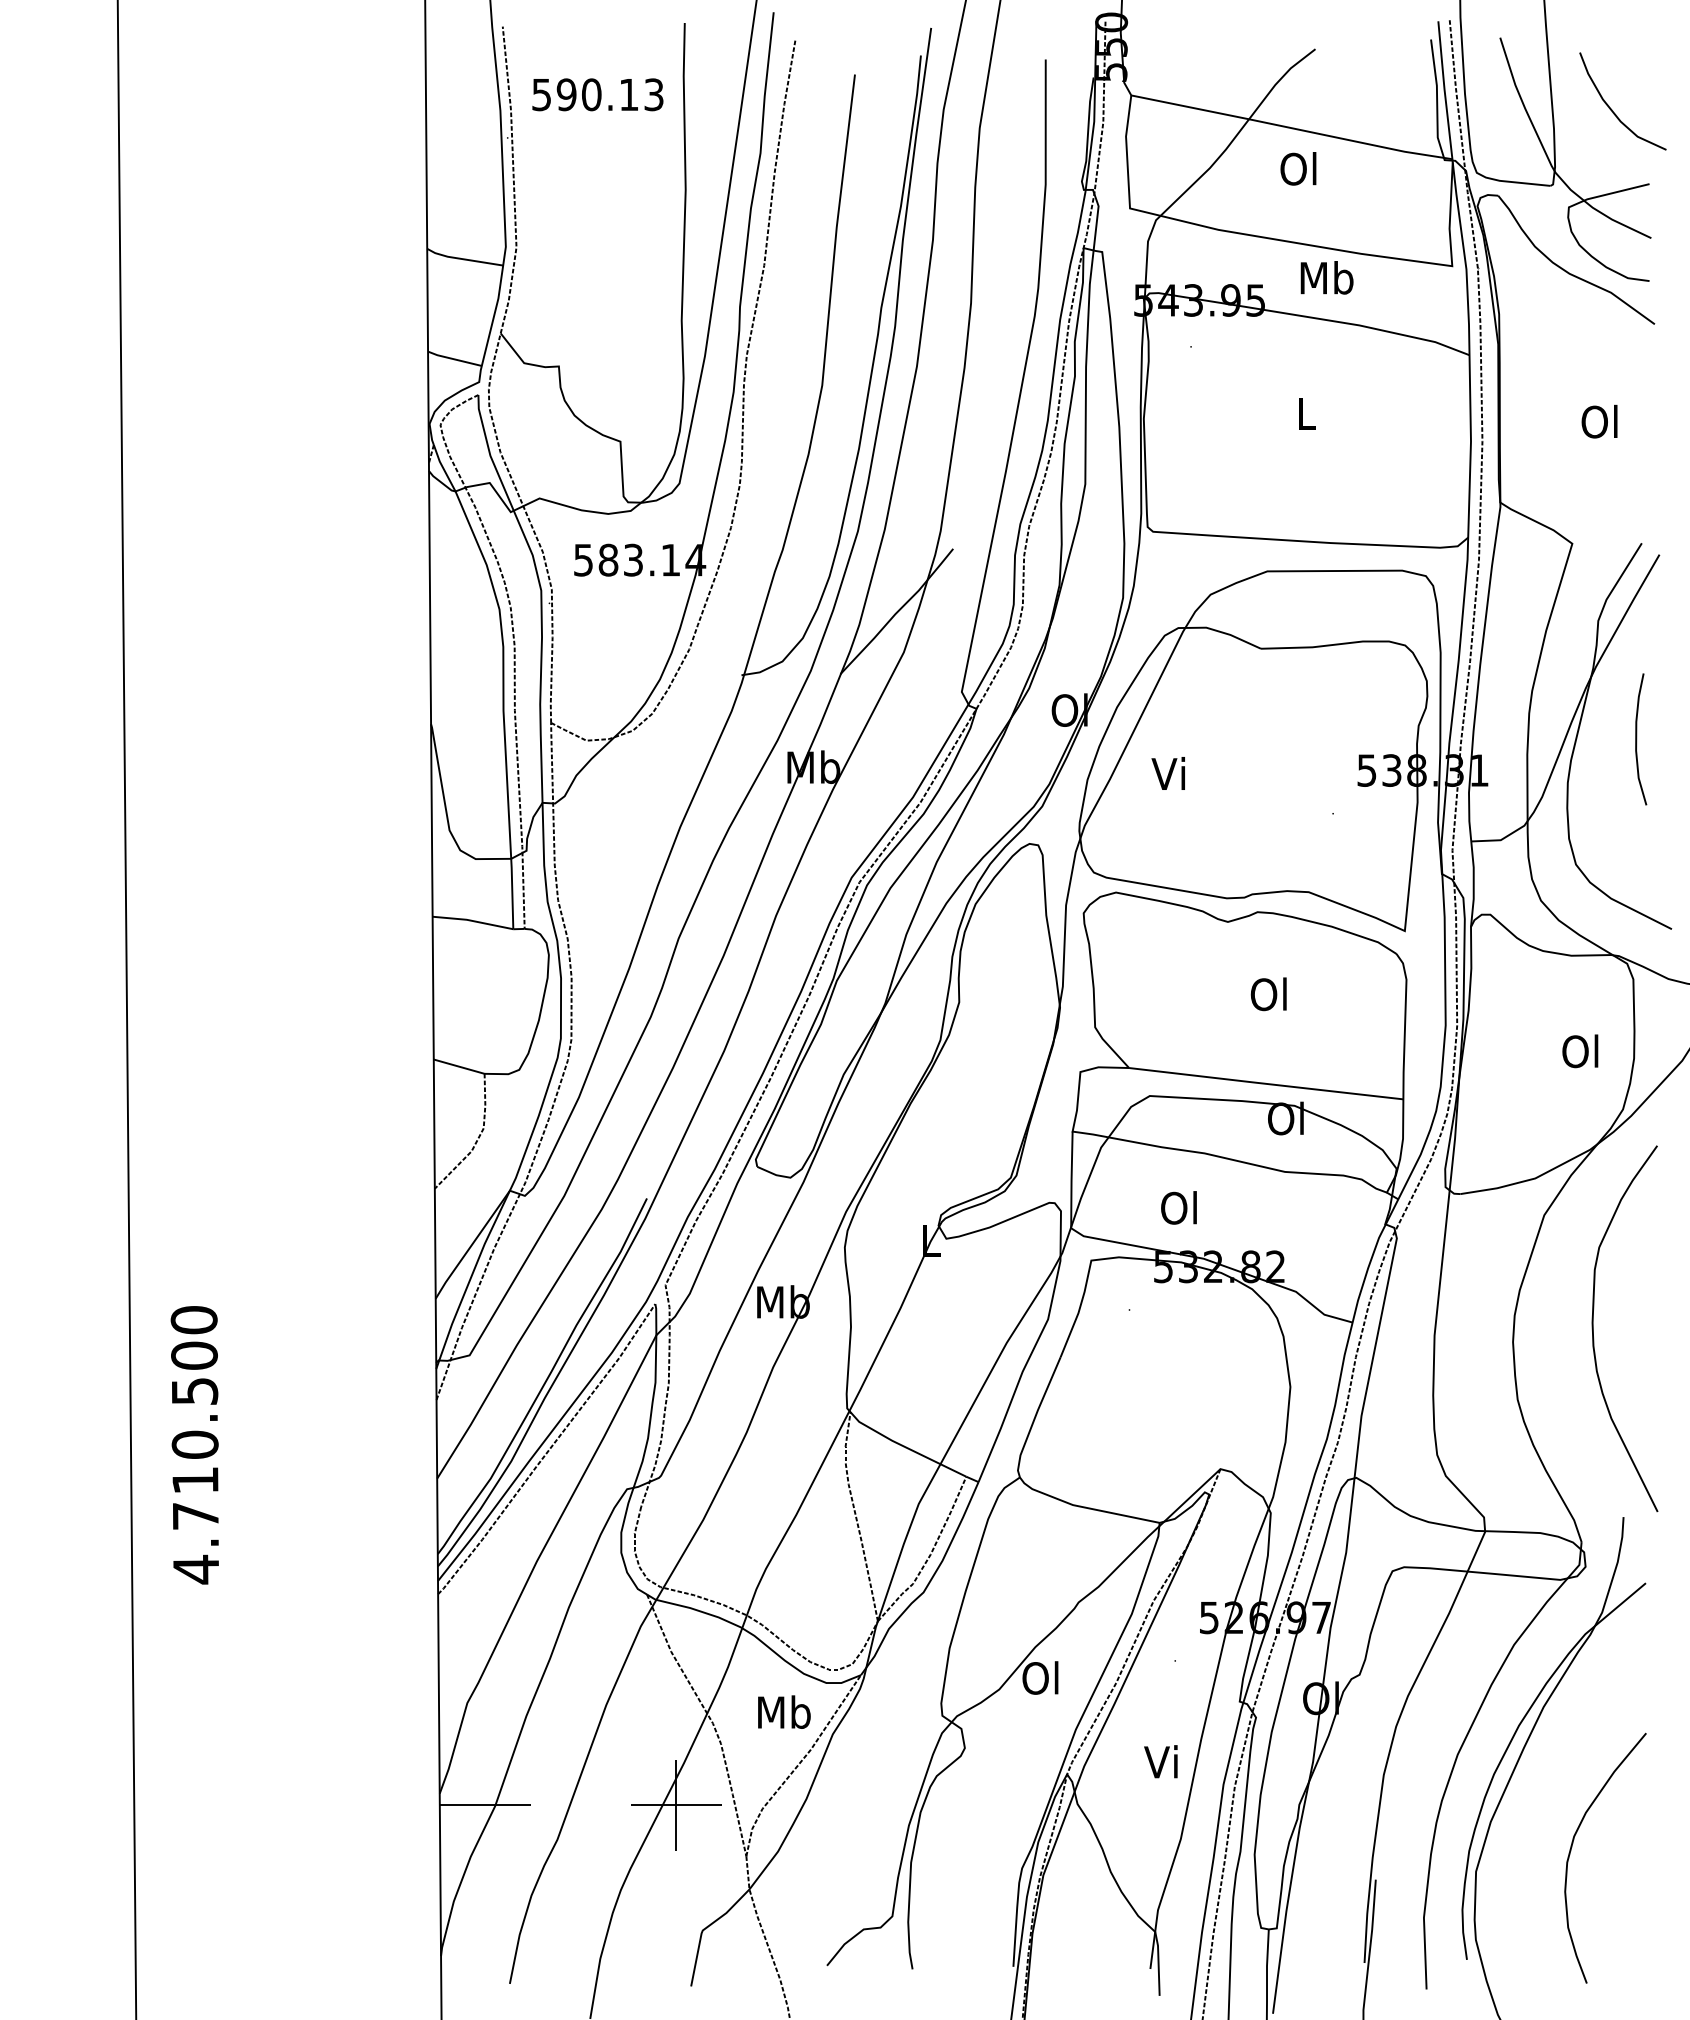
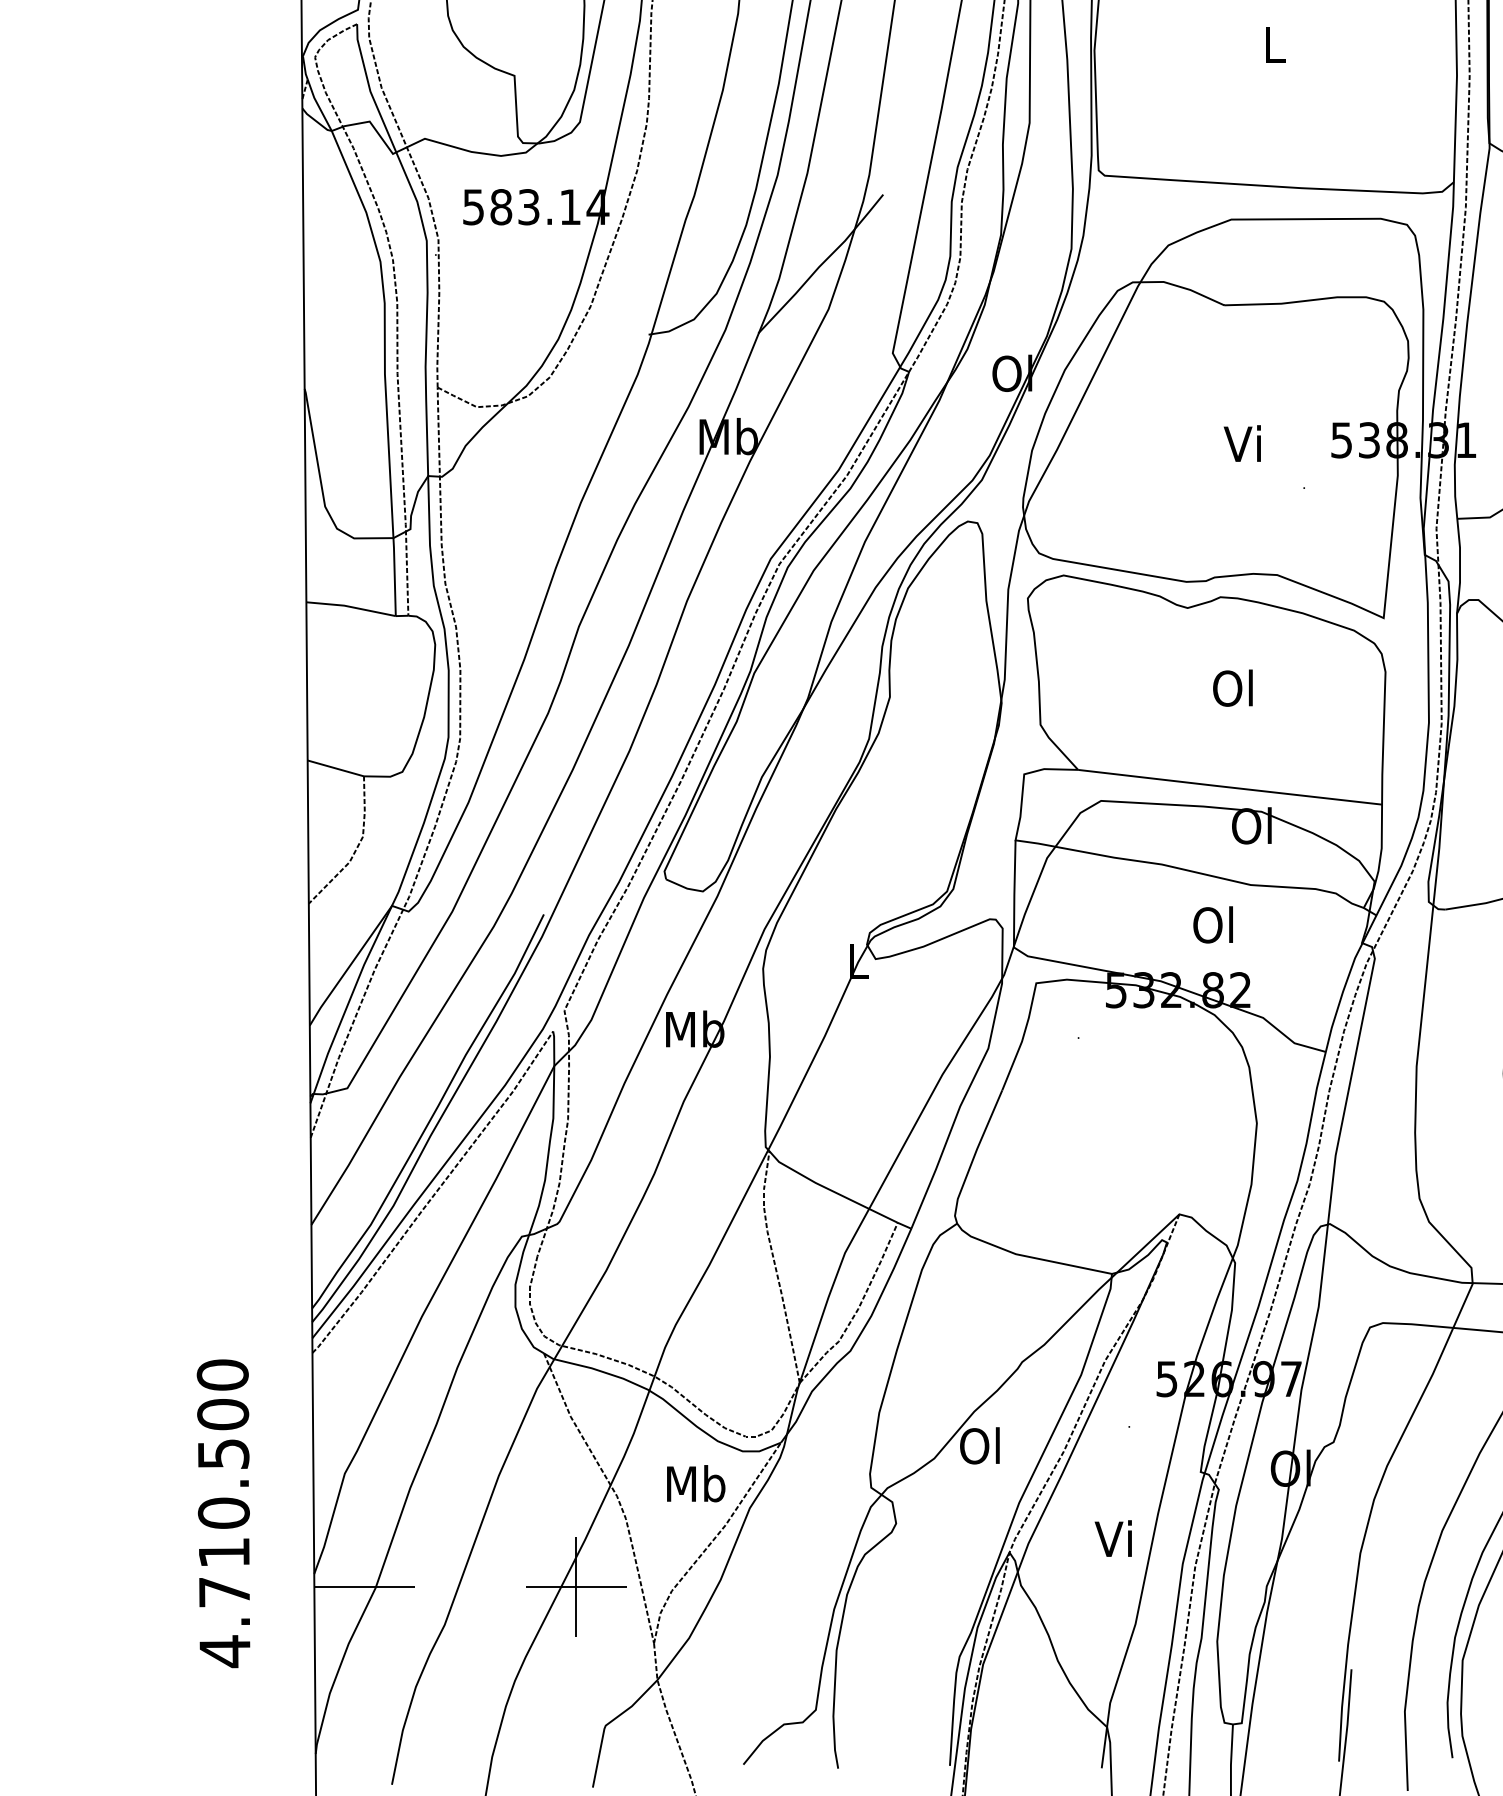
text: (1167, 773) -> (1241, 443), moved
text: (1178, 1207) -> (1212, 924), moved
text: (194, 1445) -> (223, 1513), moved

